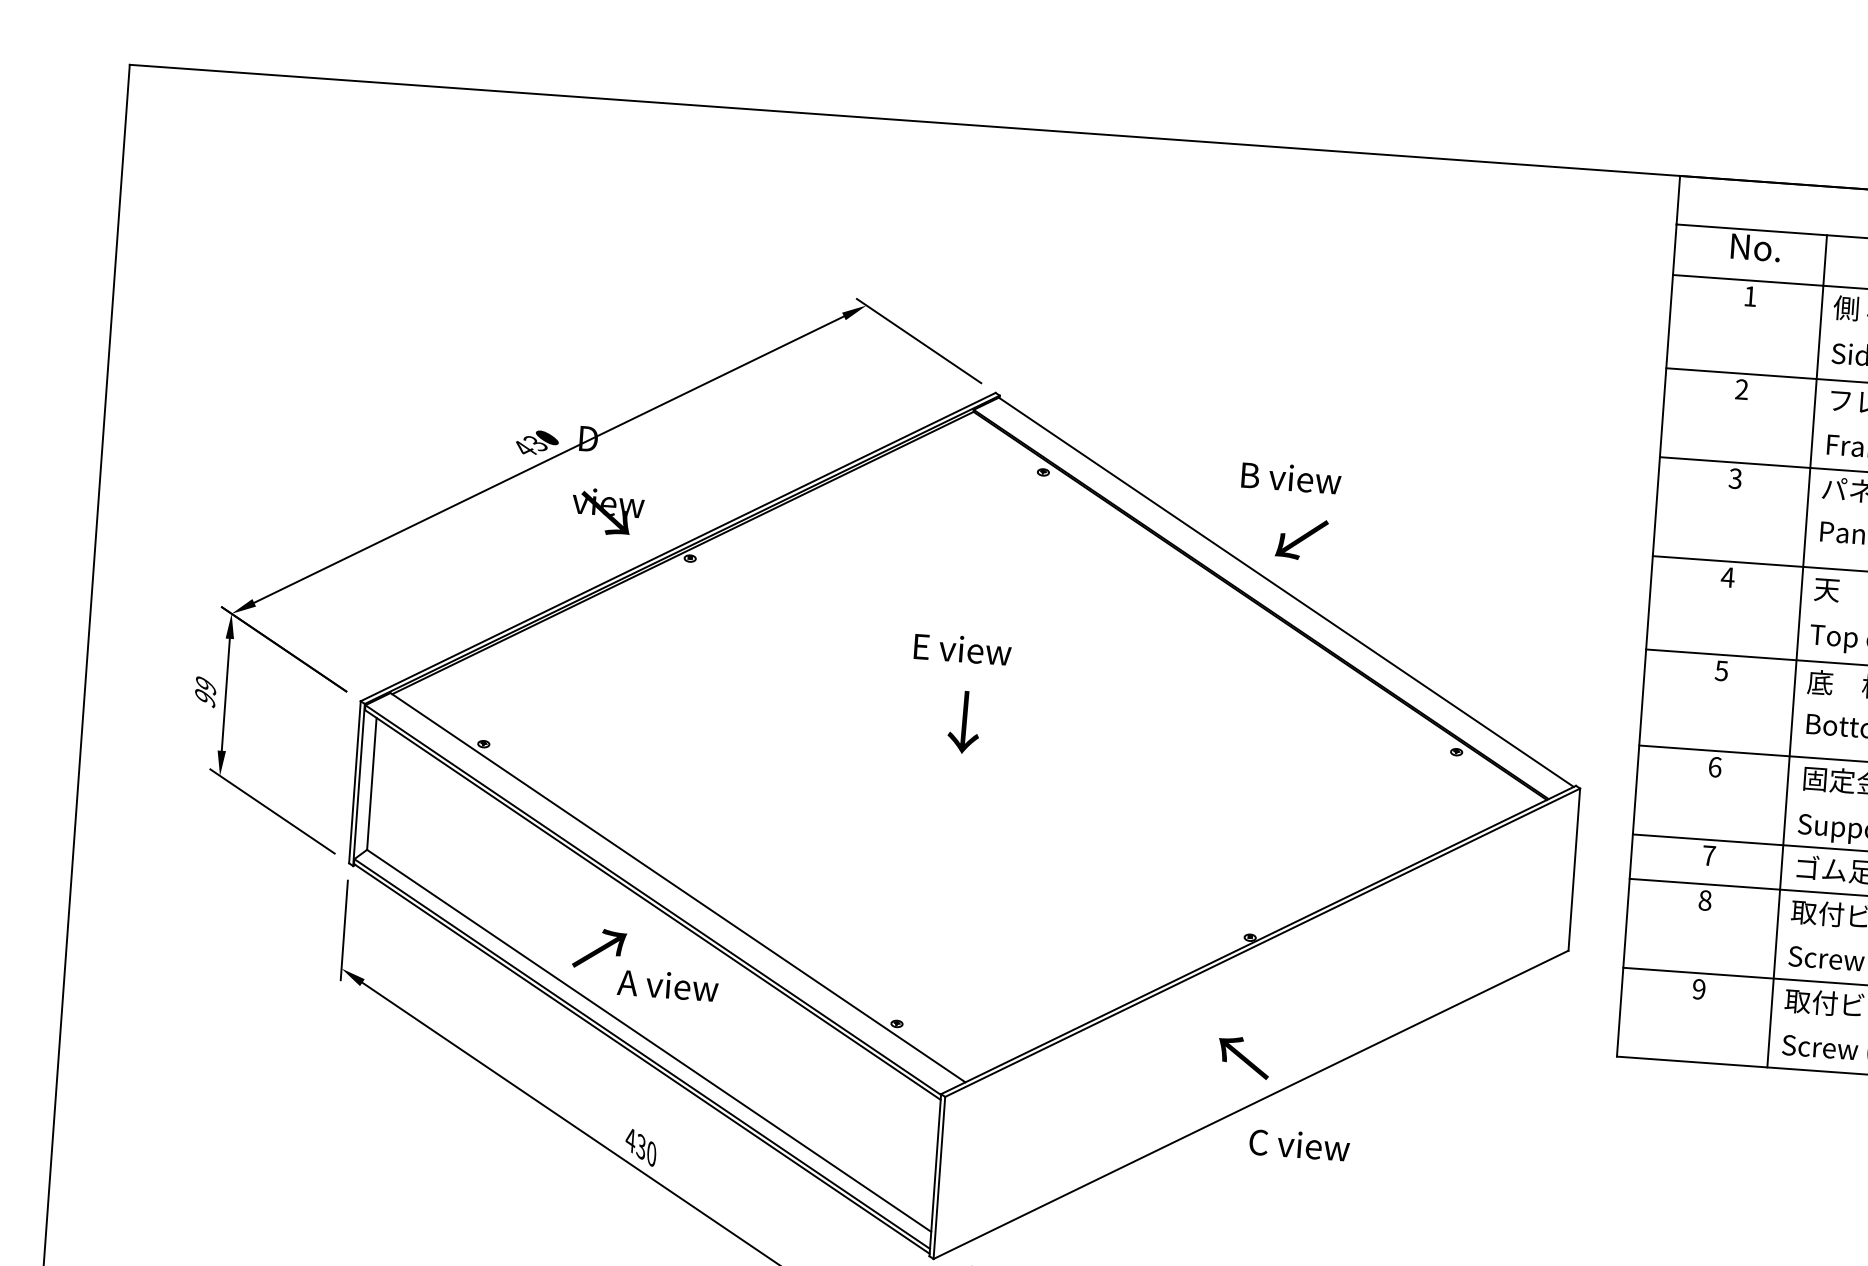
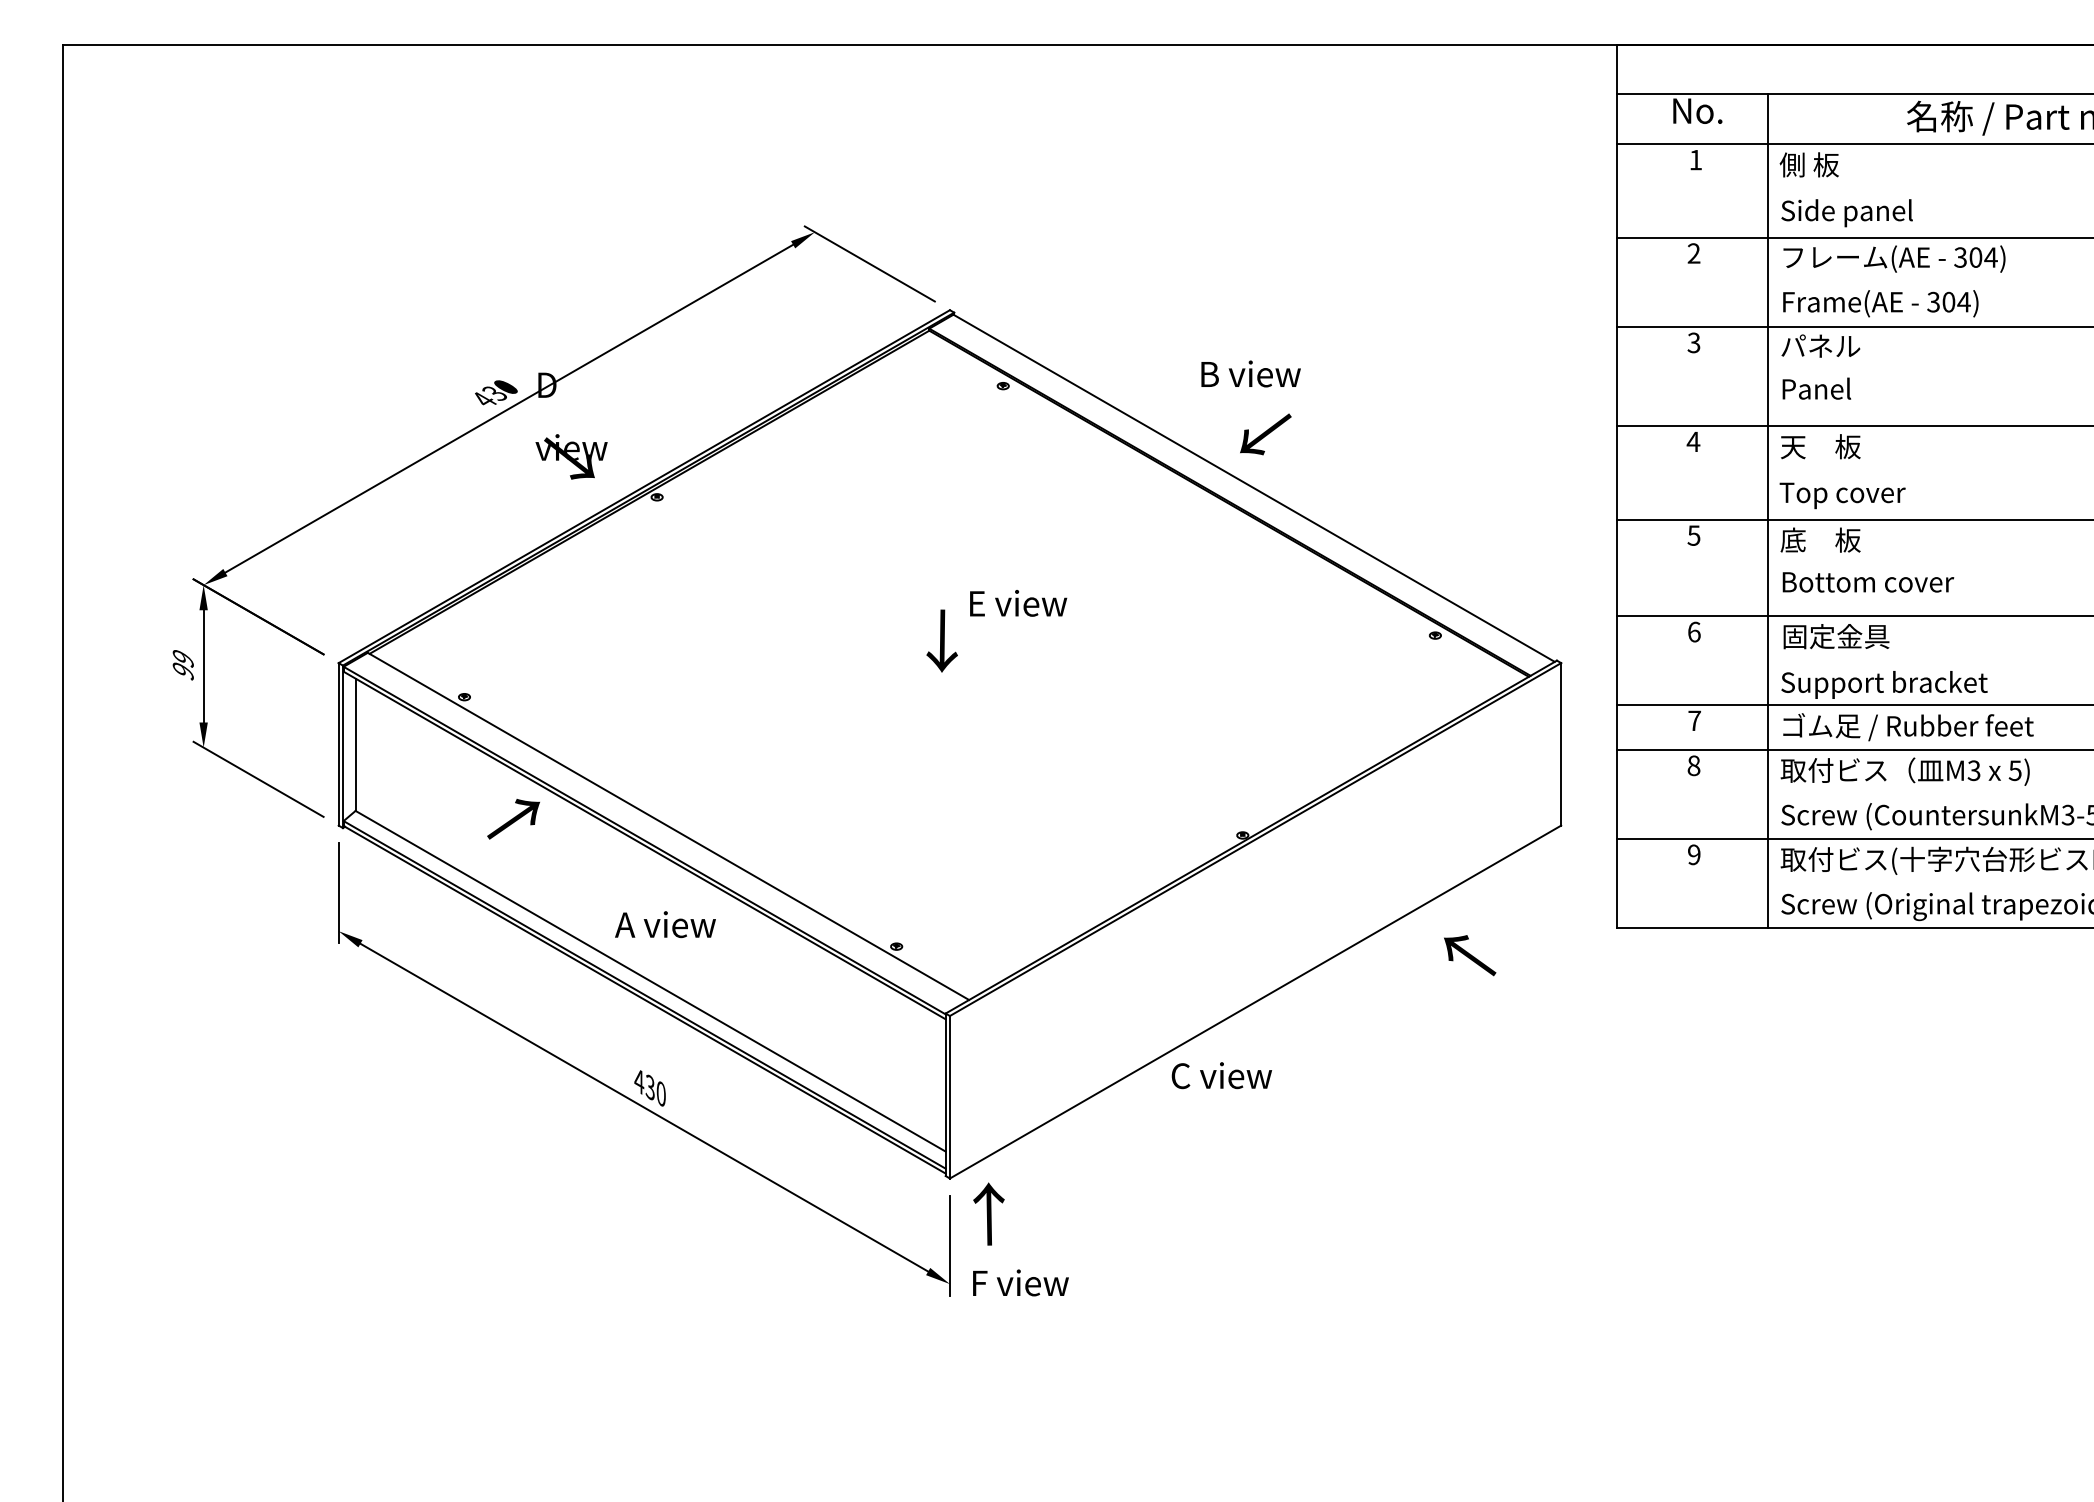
text: (962, 649) -> (1018, 603), moved
text: (599, 949) -> (513, 819), moved
text: (1244, 1057) -> (1470, 955), moved
text: (1299, 1144) -> (1221, 1075), moved

